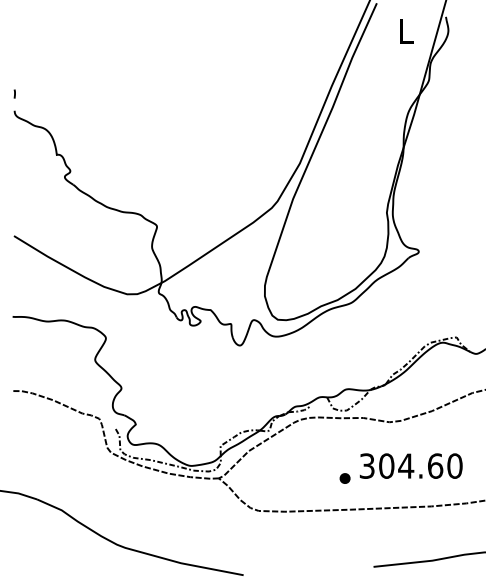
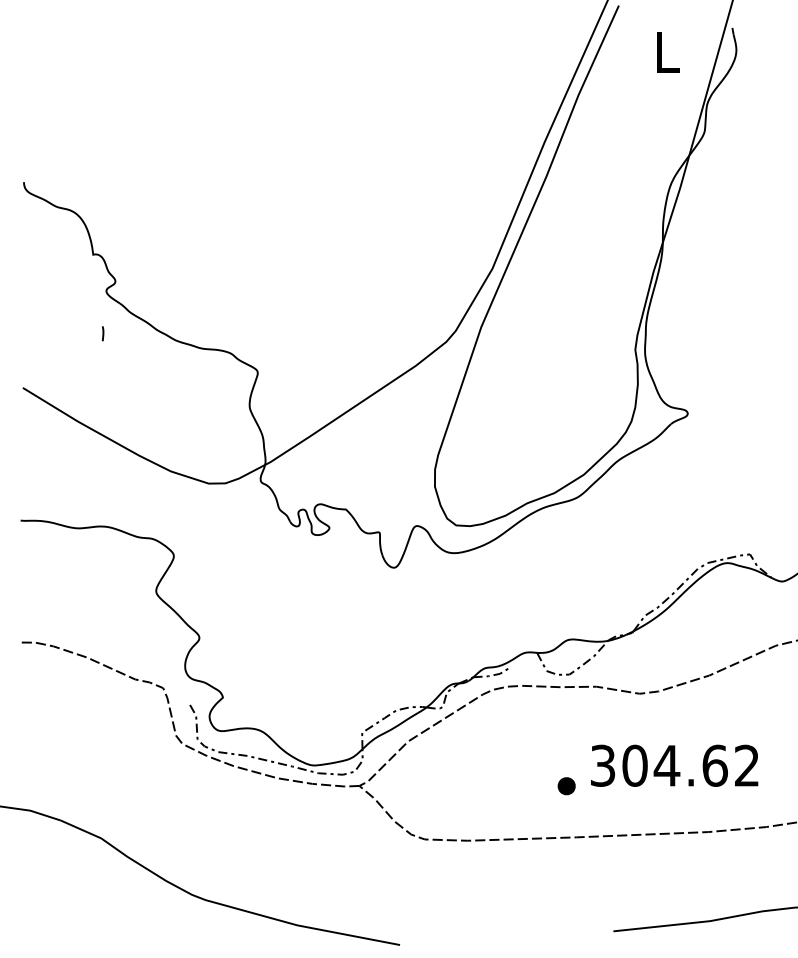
curve: (14, 93) -> (102, 332), moved
text: (454, 465) -> (746, 764), 304.60 -> 304.62

